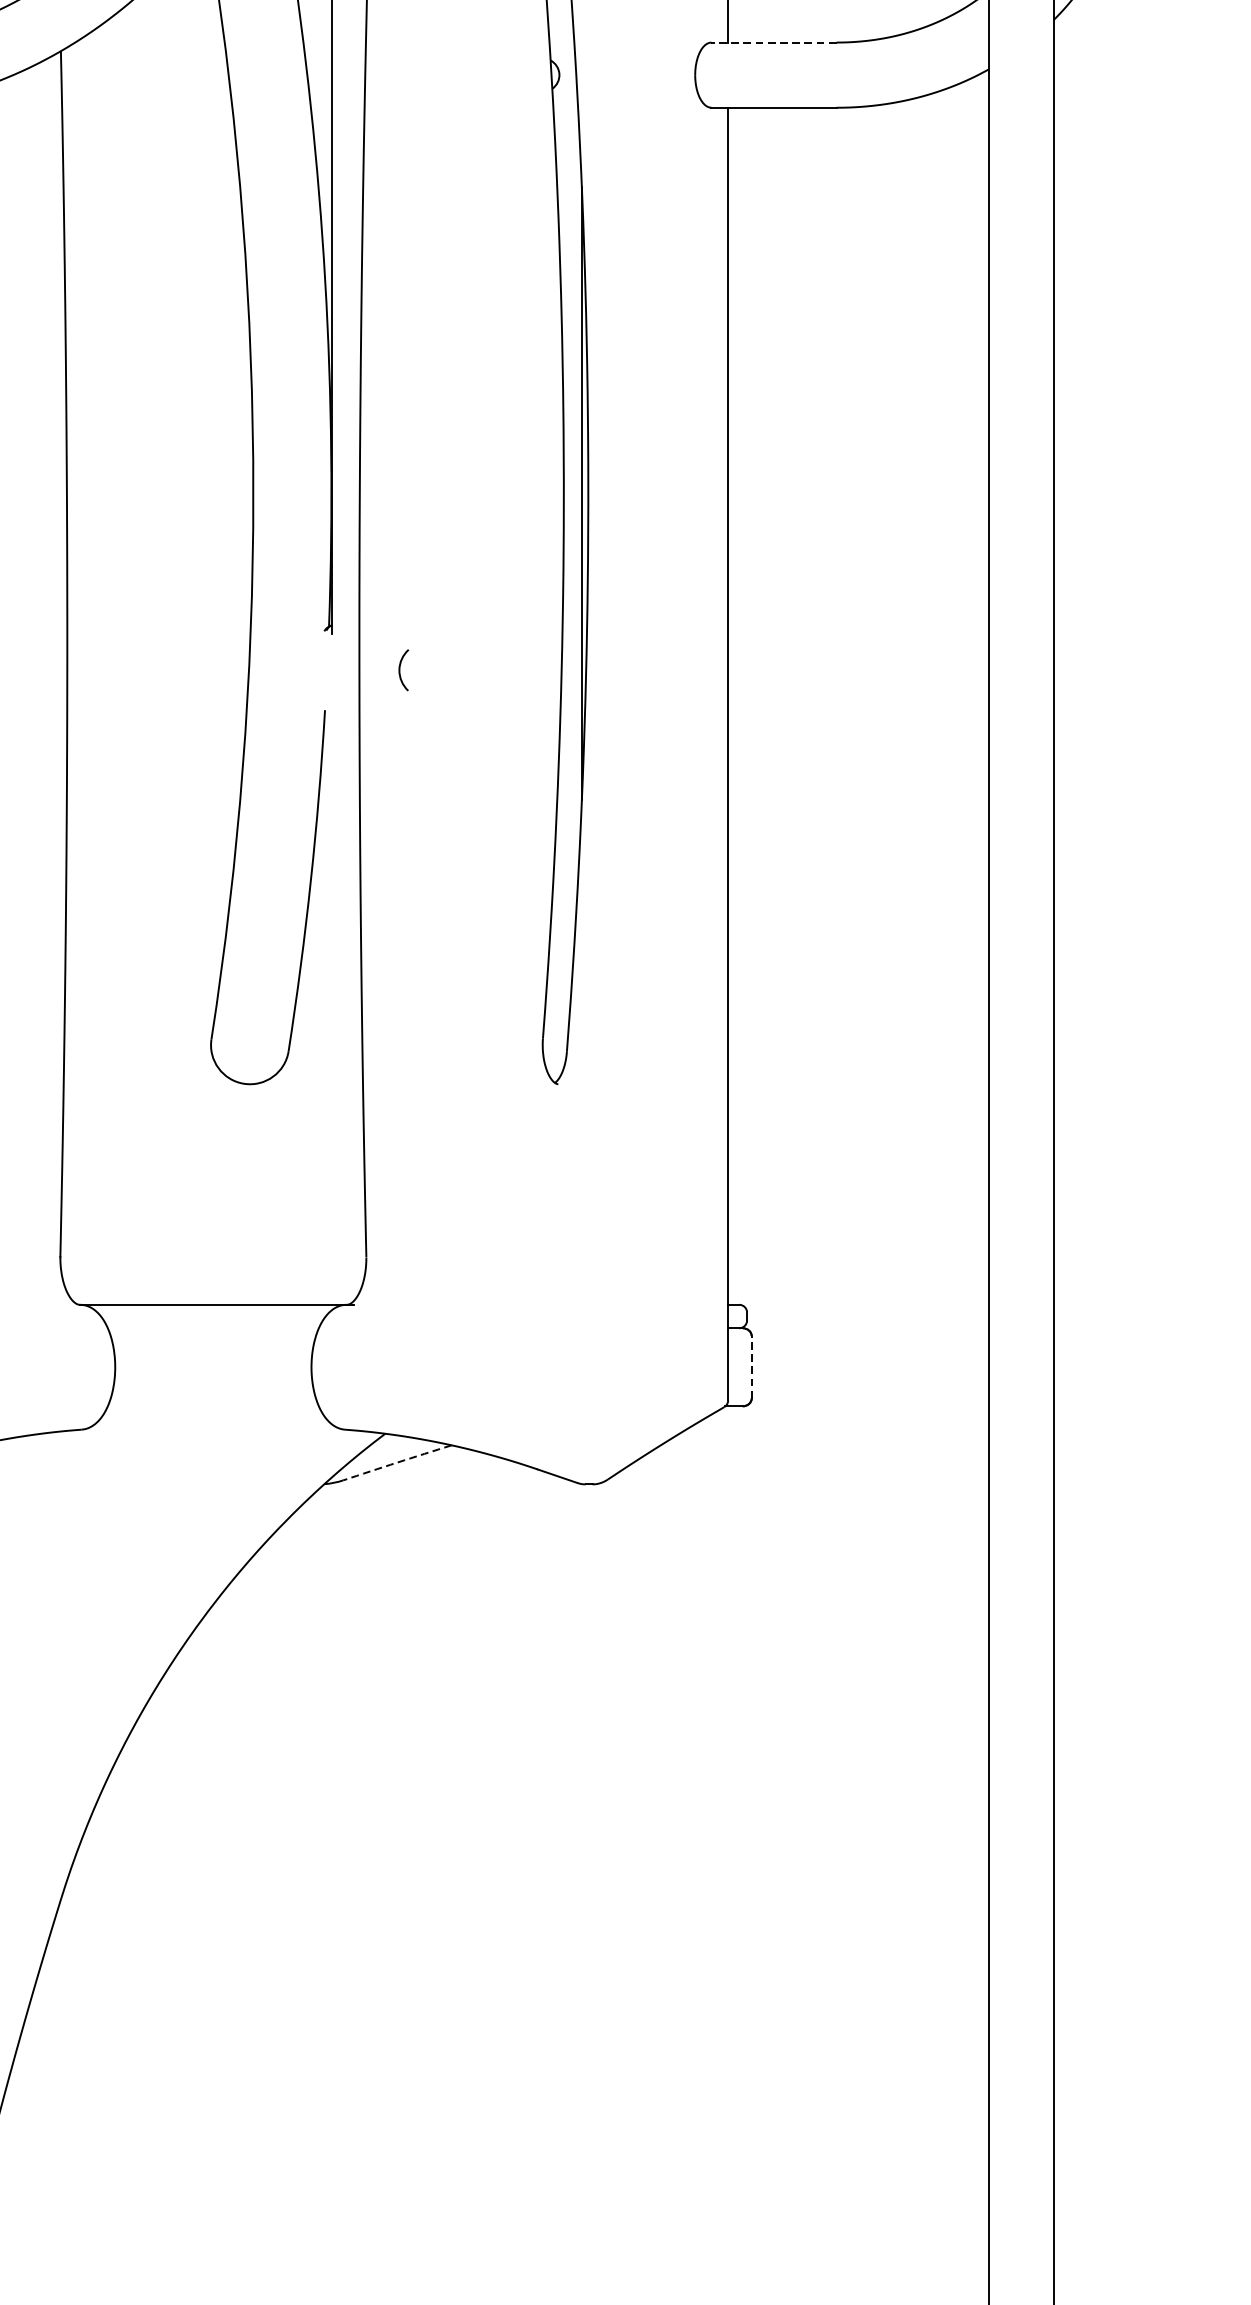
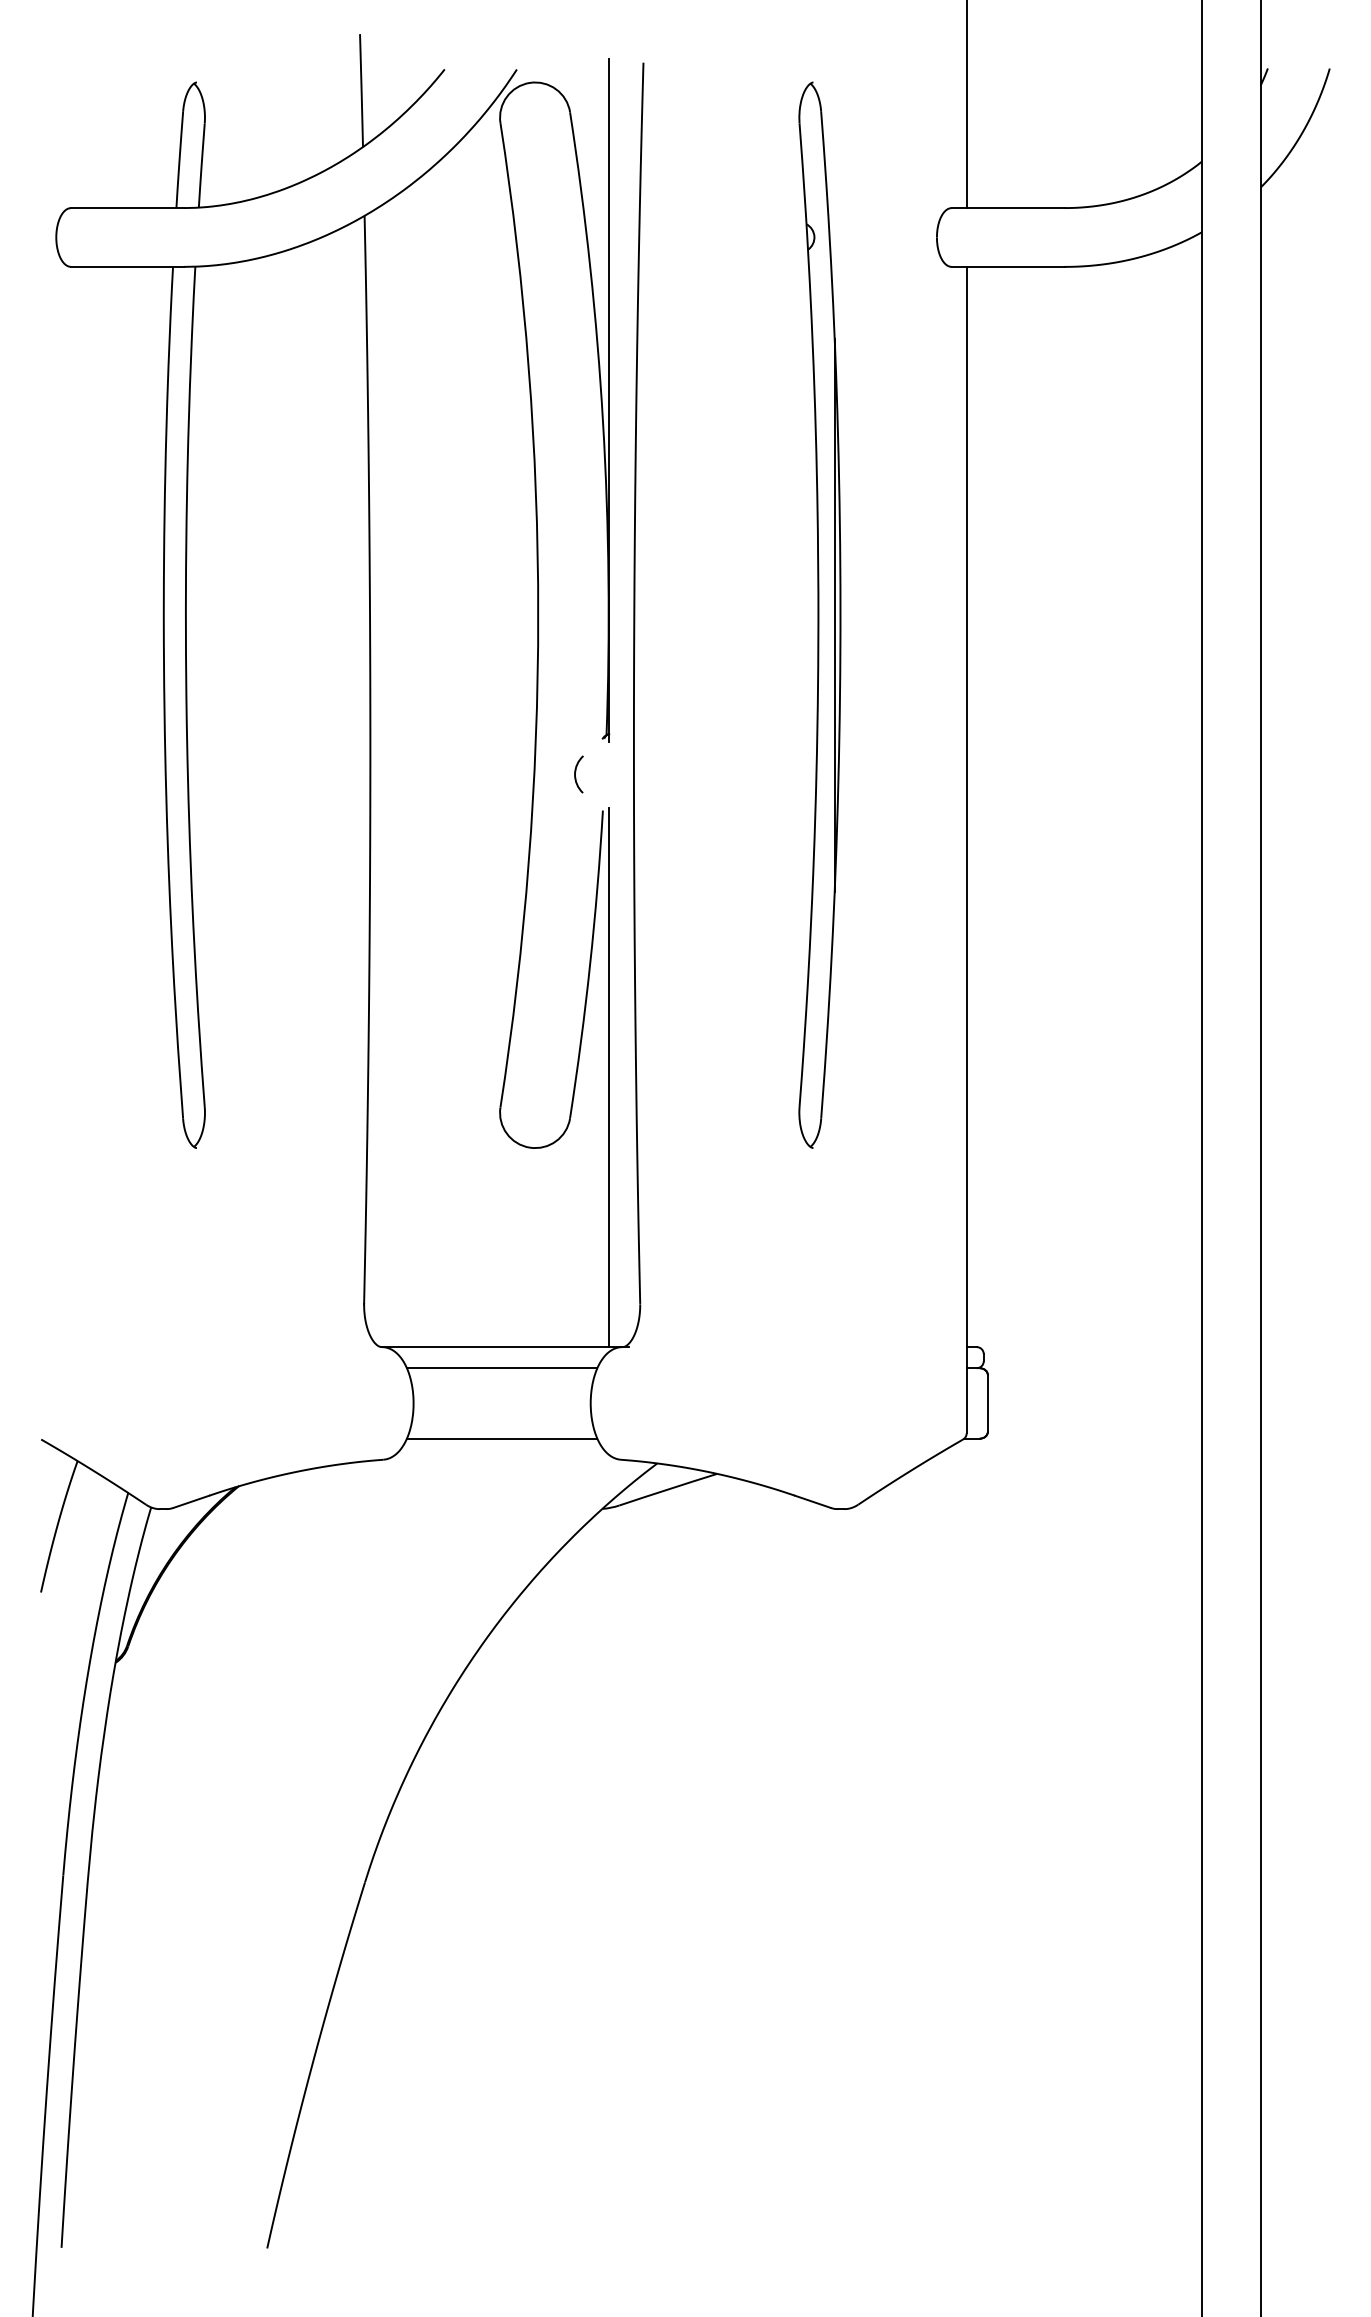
line: (773, 43) -> (1007, 208), dashed -> solid
arc: (399, 670) -> (575, 774), moved
line: (332, 1006) -> (609, 1077), added
line: (212, 1328) -> (501, 1368), added
line: (751, 1366) -> (987, 1402), dashed -> solid
line: (212, 1406) -> (501, 1438), added
arc: (397, 1462) -> (668, 1489), dashed -> solid

